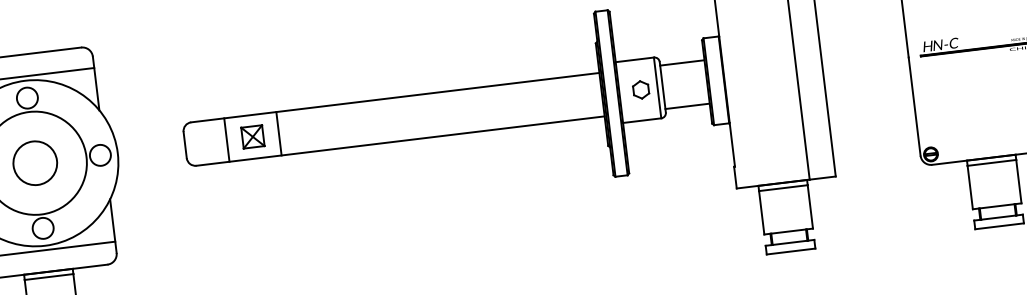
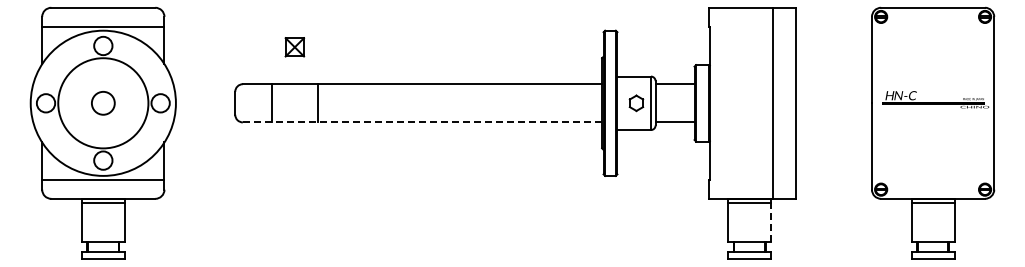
part: (252, 137) -> (294, 47), moved
line: (400, 141) -> (422, 122), solid -> dashed
circle: (35, 163) -> (103, 103), size x0.6
line: (809, 206) -> (770, 222), solid -> dashed

